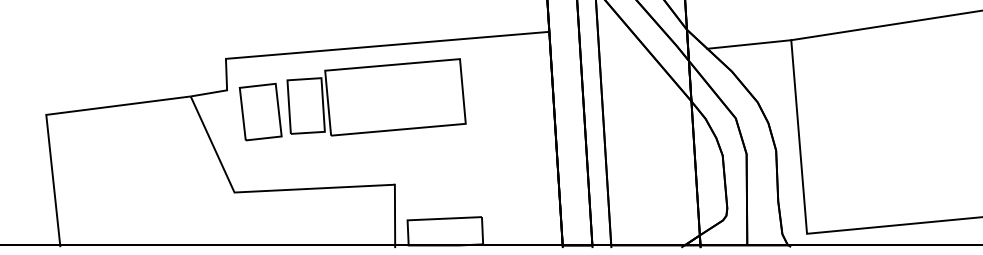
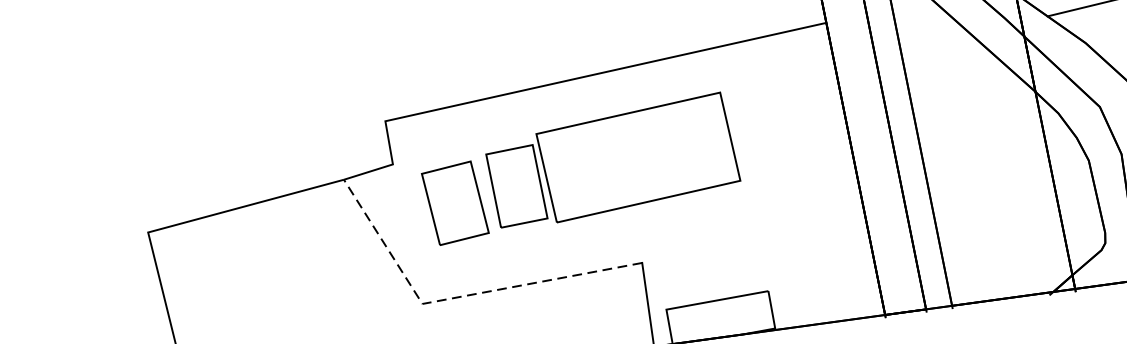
part: (352, 99) -> (579, 168), moved
line: (261, 191) -> (459, 297), solid -> dashed

